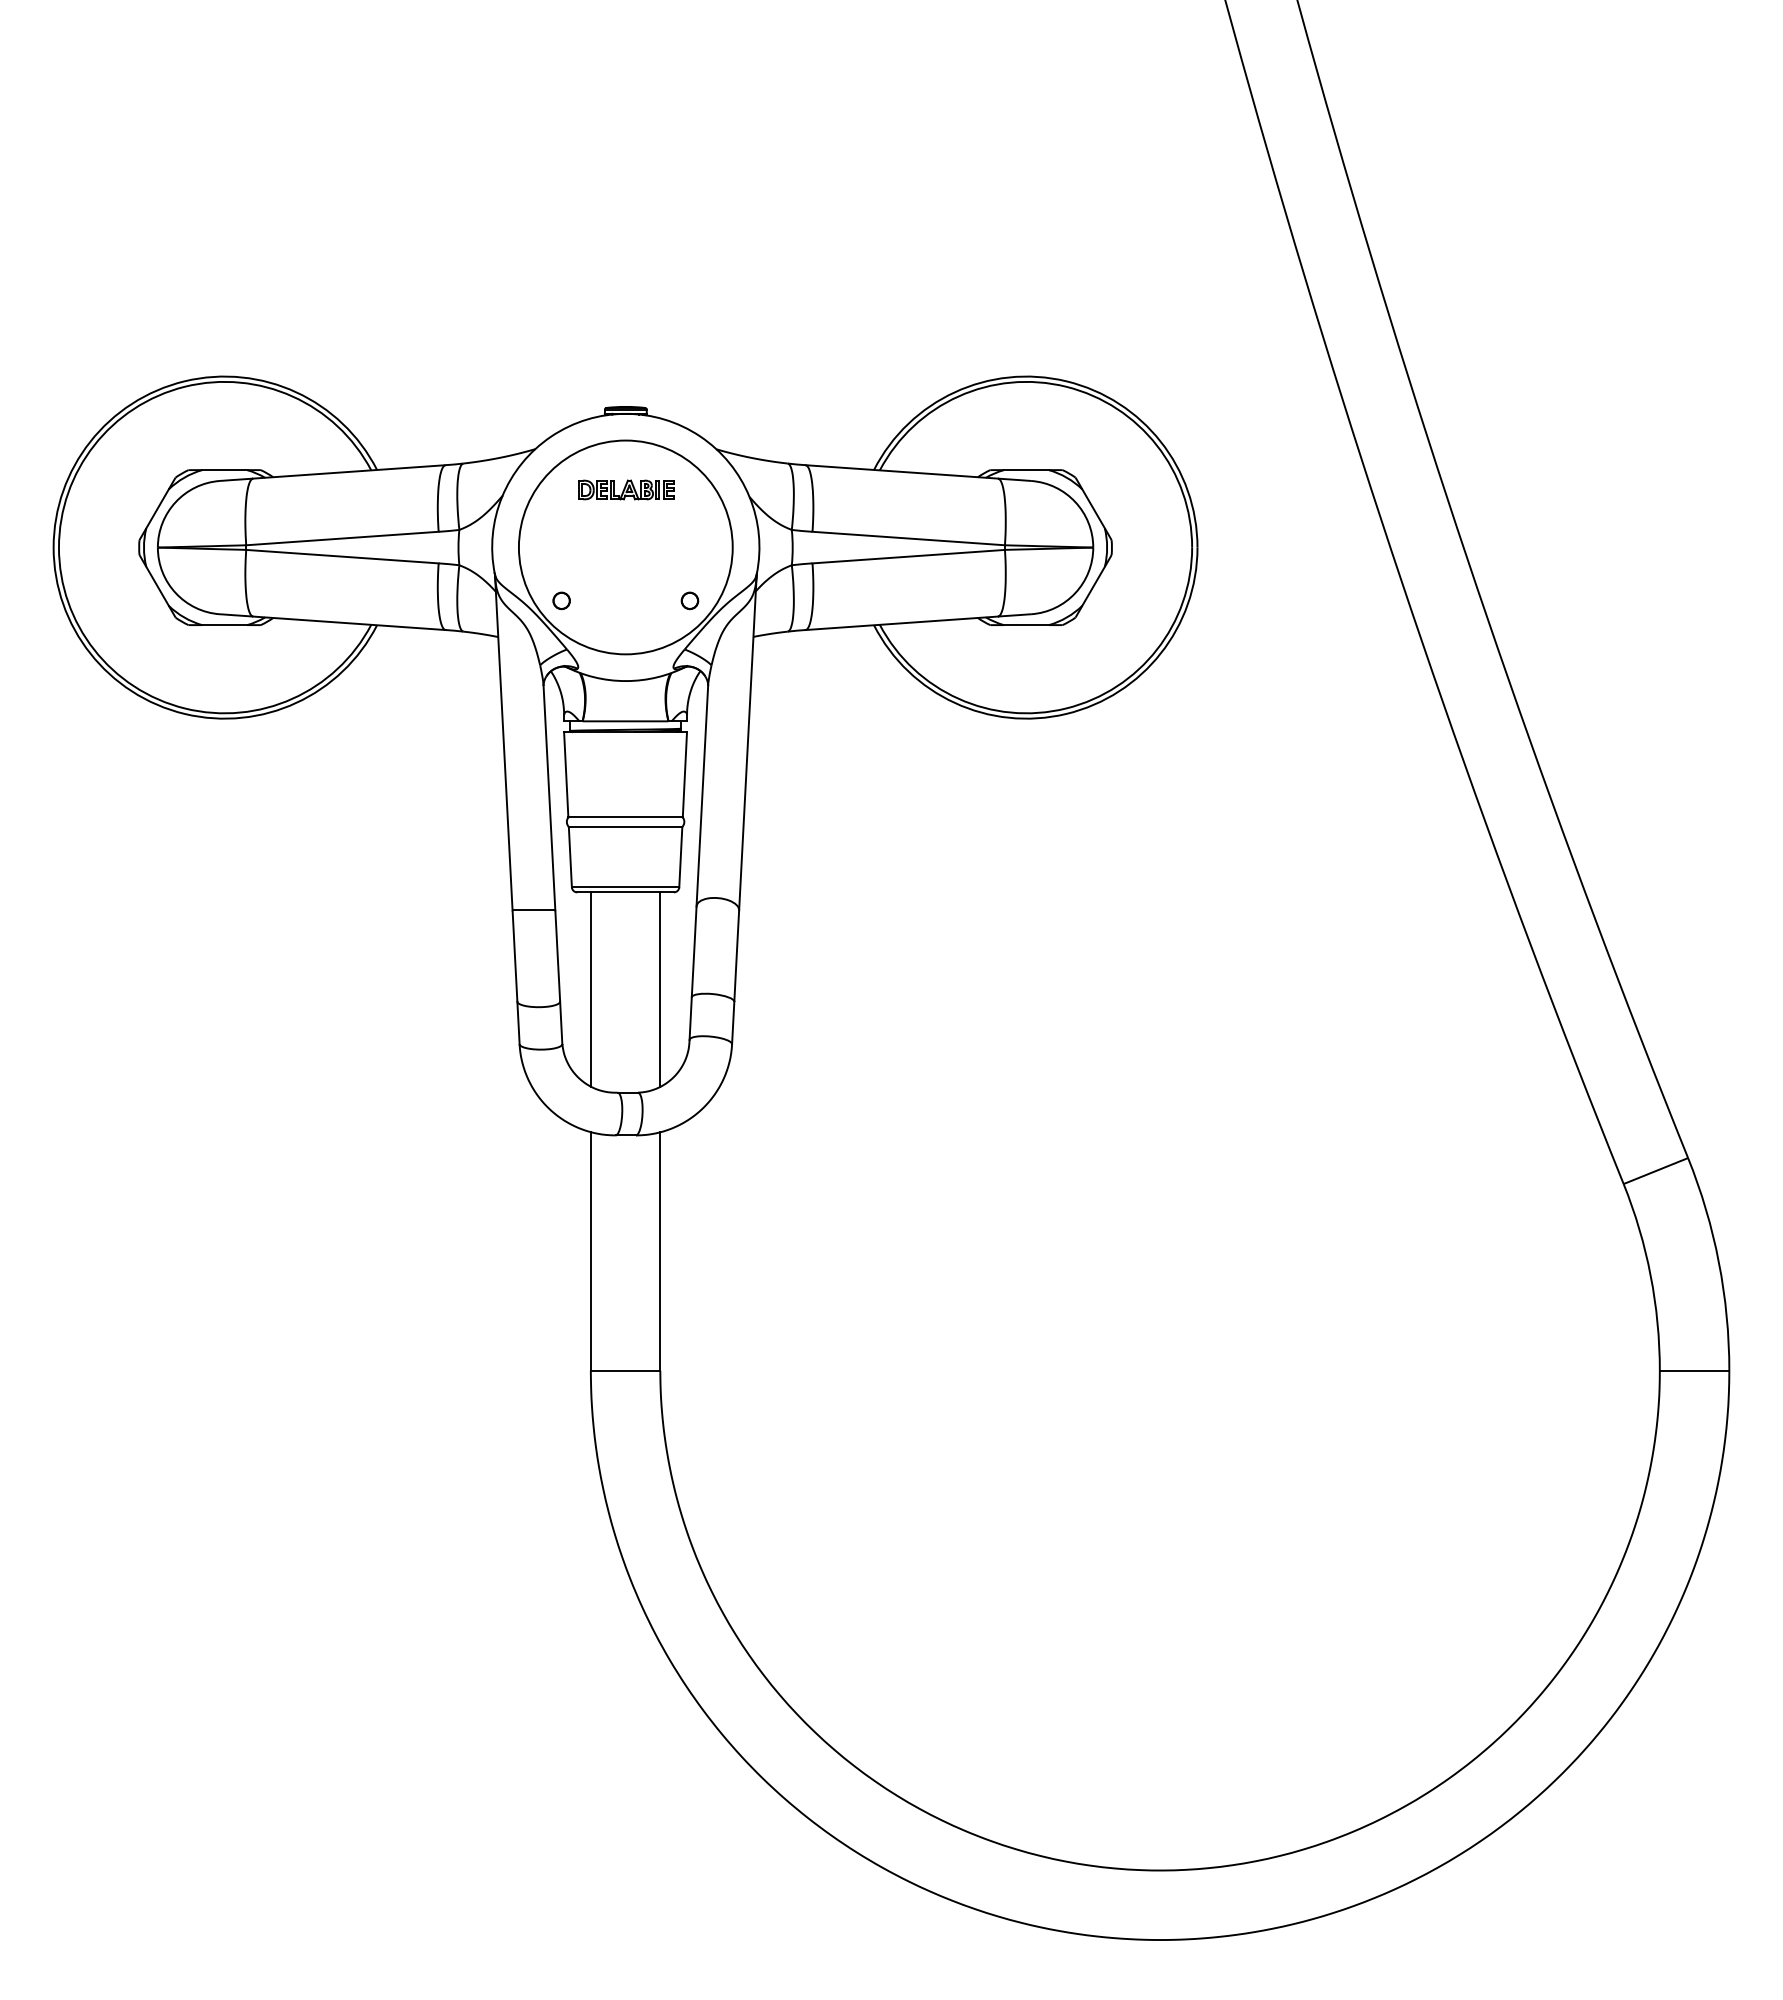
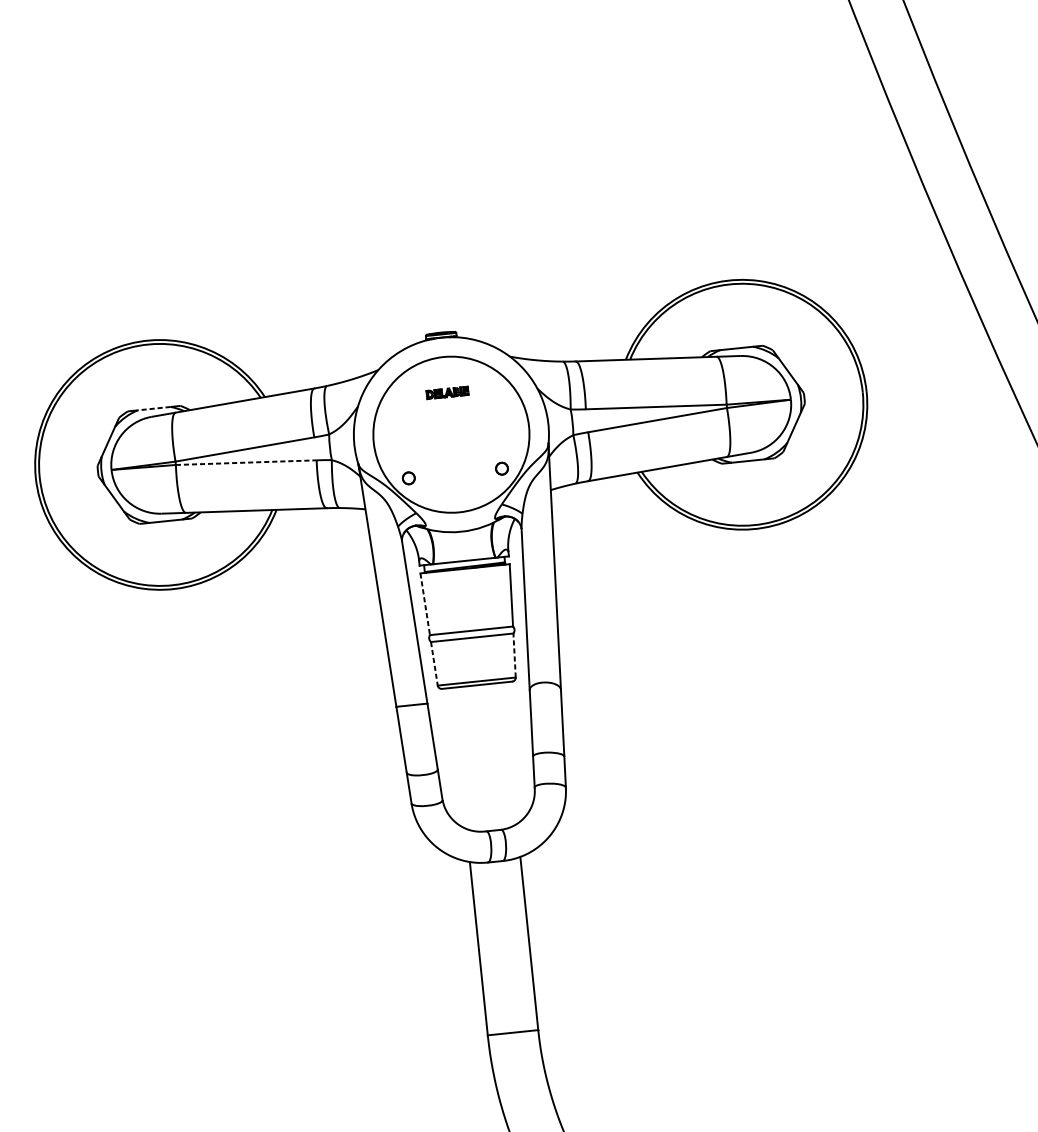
line: (224, 470) -> (154, 408), solid -> dashed
part: (626, 489) -> (447, 392), size x0.6
line: (342, 556) -> (246, 462), solid -> dashed
line: (566, 774) -> (425, 604), solid -> dashed
line: (680, 856) -> (514, 655), solid -> dashed
line: (570, 857) -> (434, 664), solid -> dashed
line: (590, 989) -> (458, 758), removed
line: (660, 989) -> (509, 753), removed

